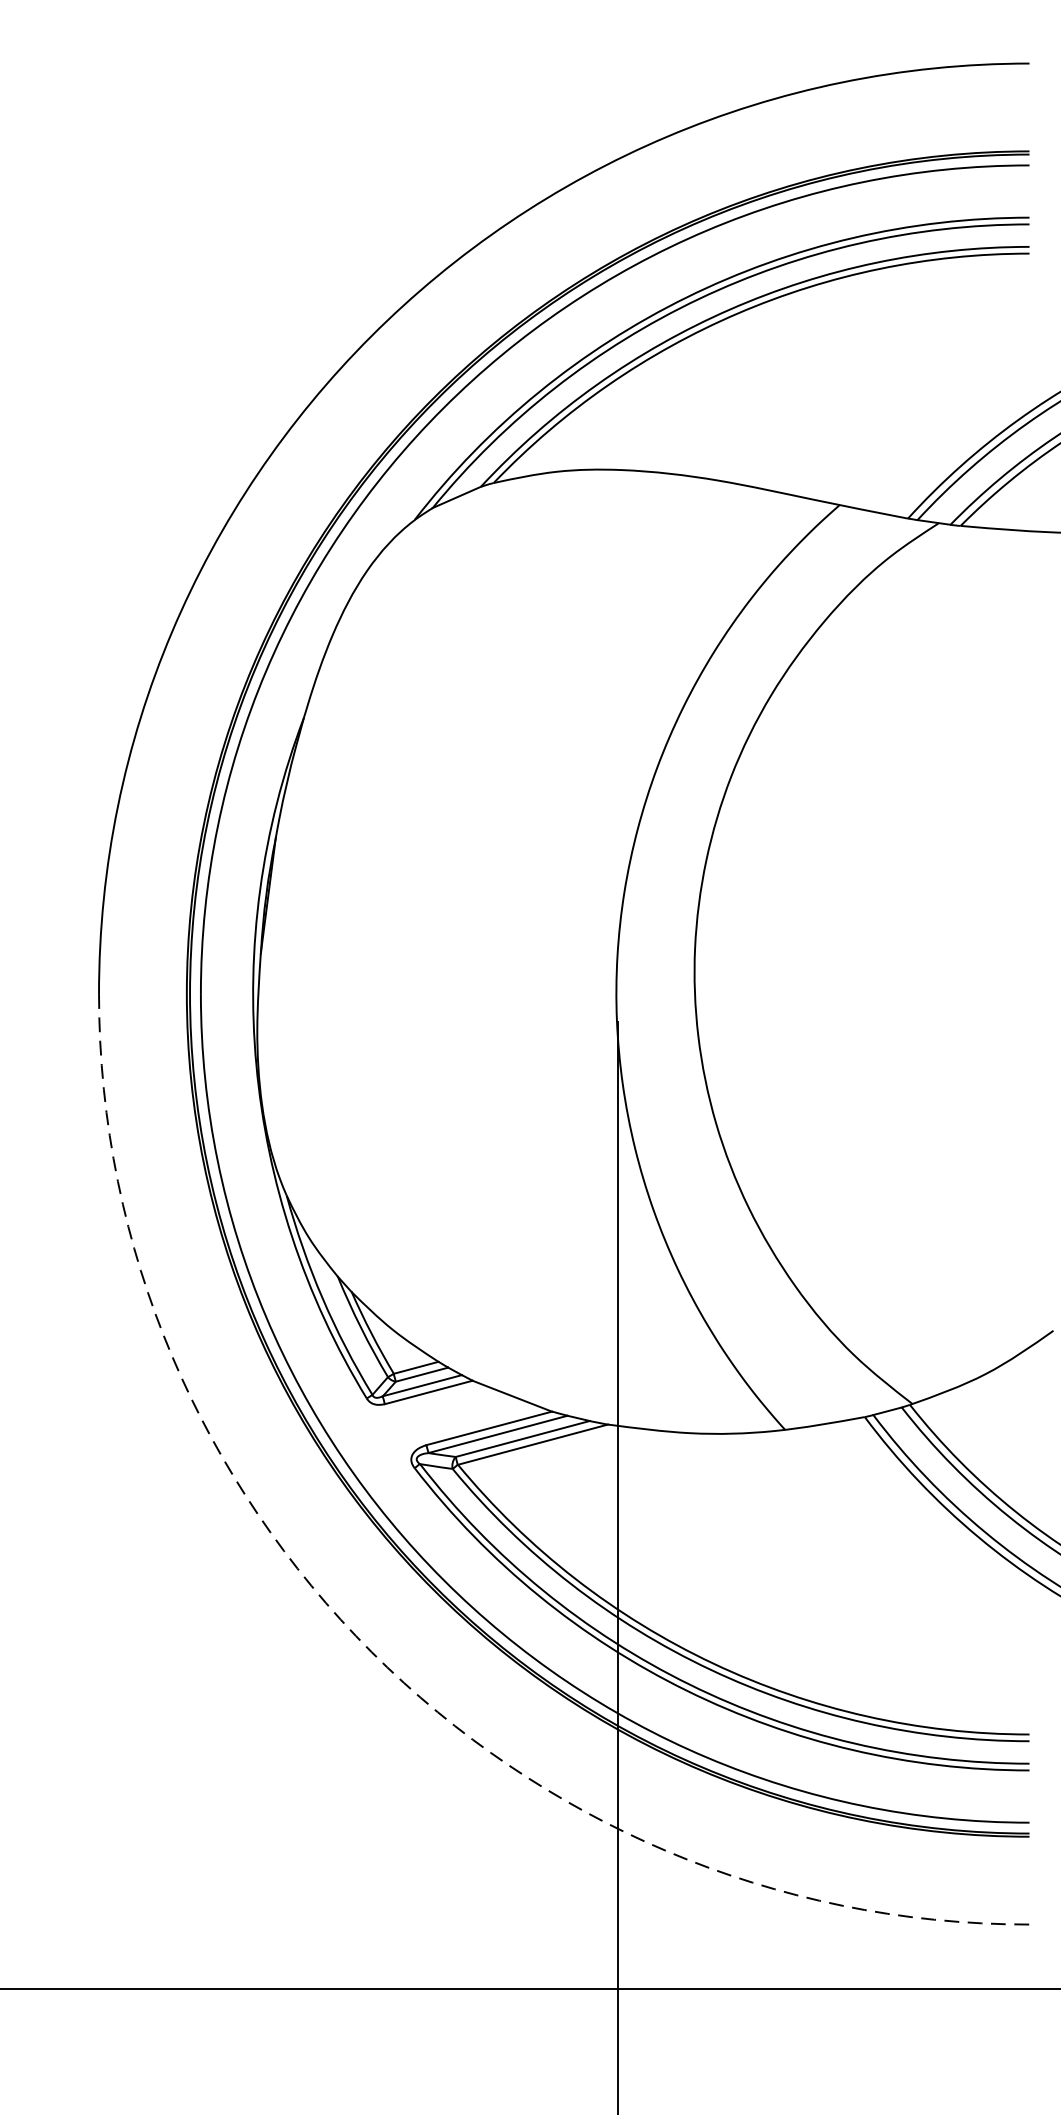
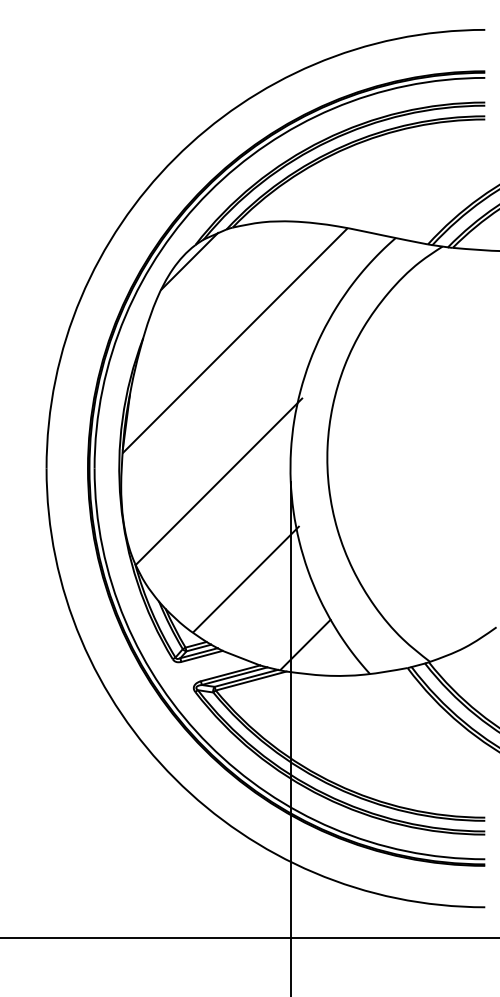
hatch: (497, 953) -> (234, 449), added
arc: (372, 1651) -> (175, 778), dashed -> solid

